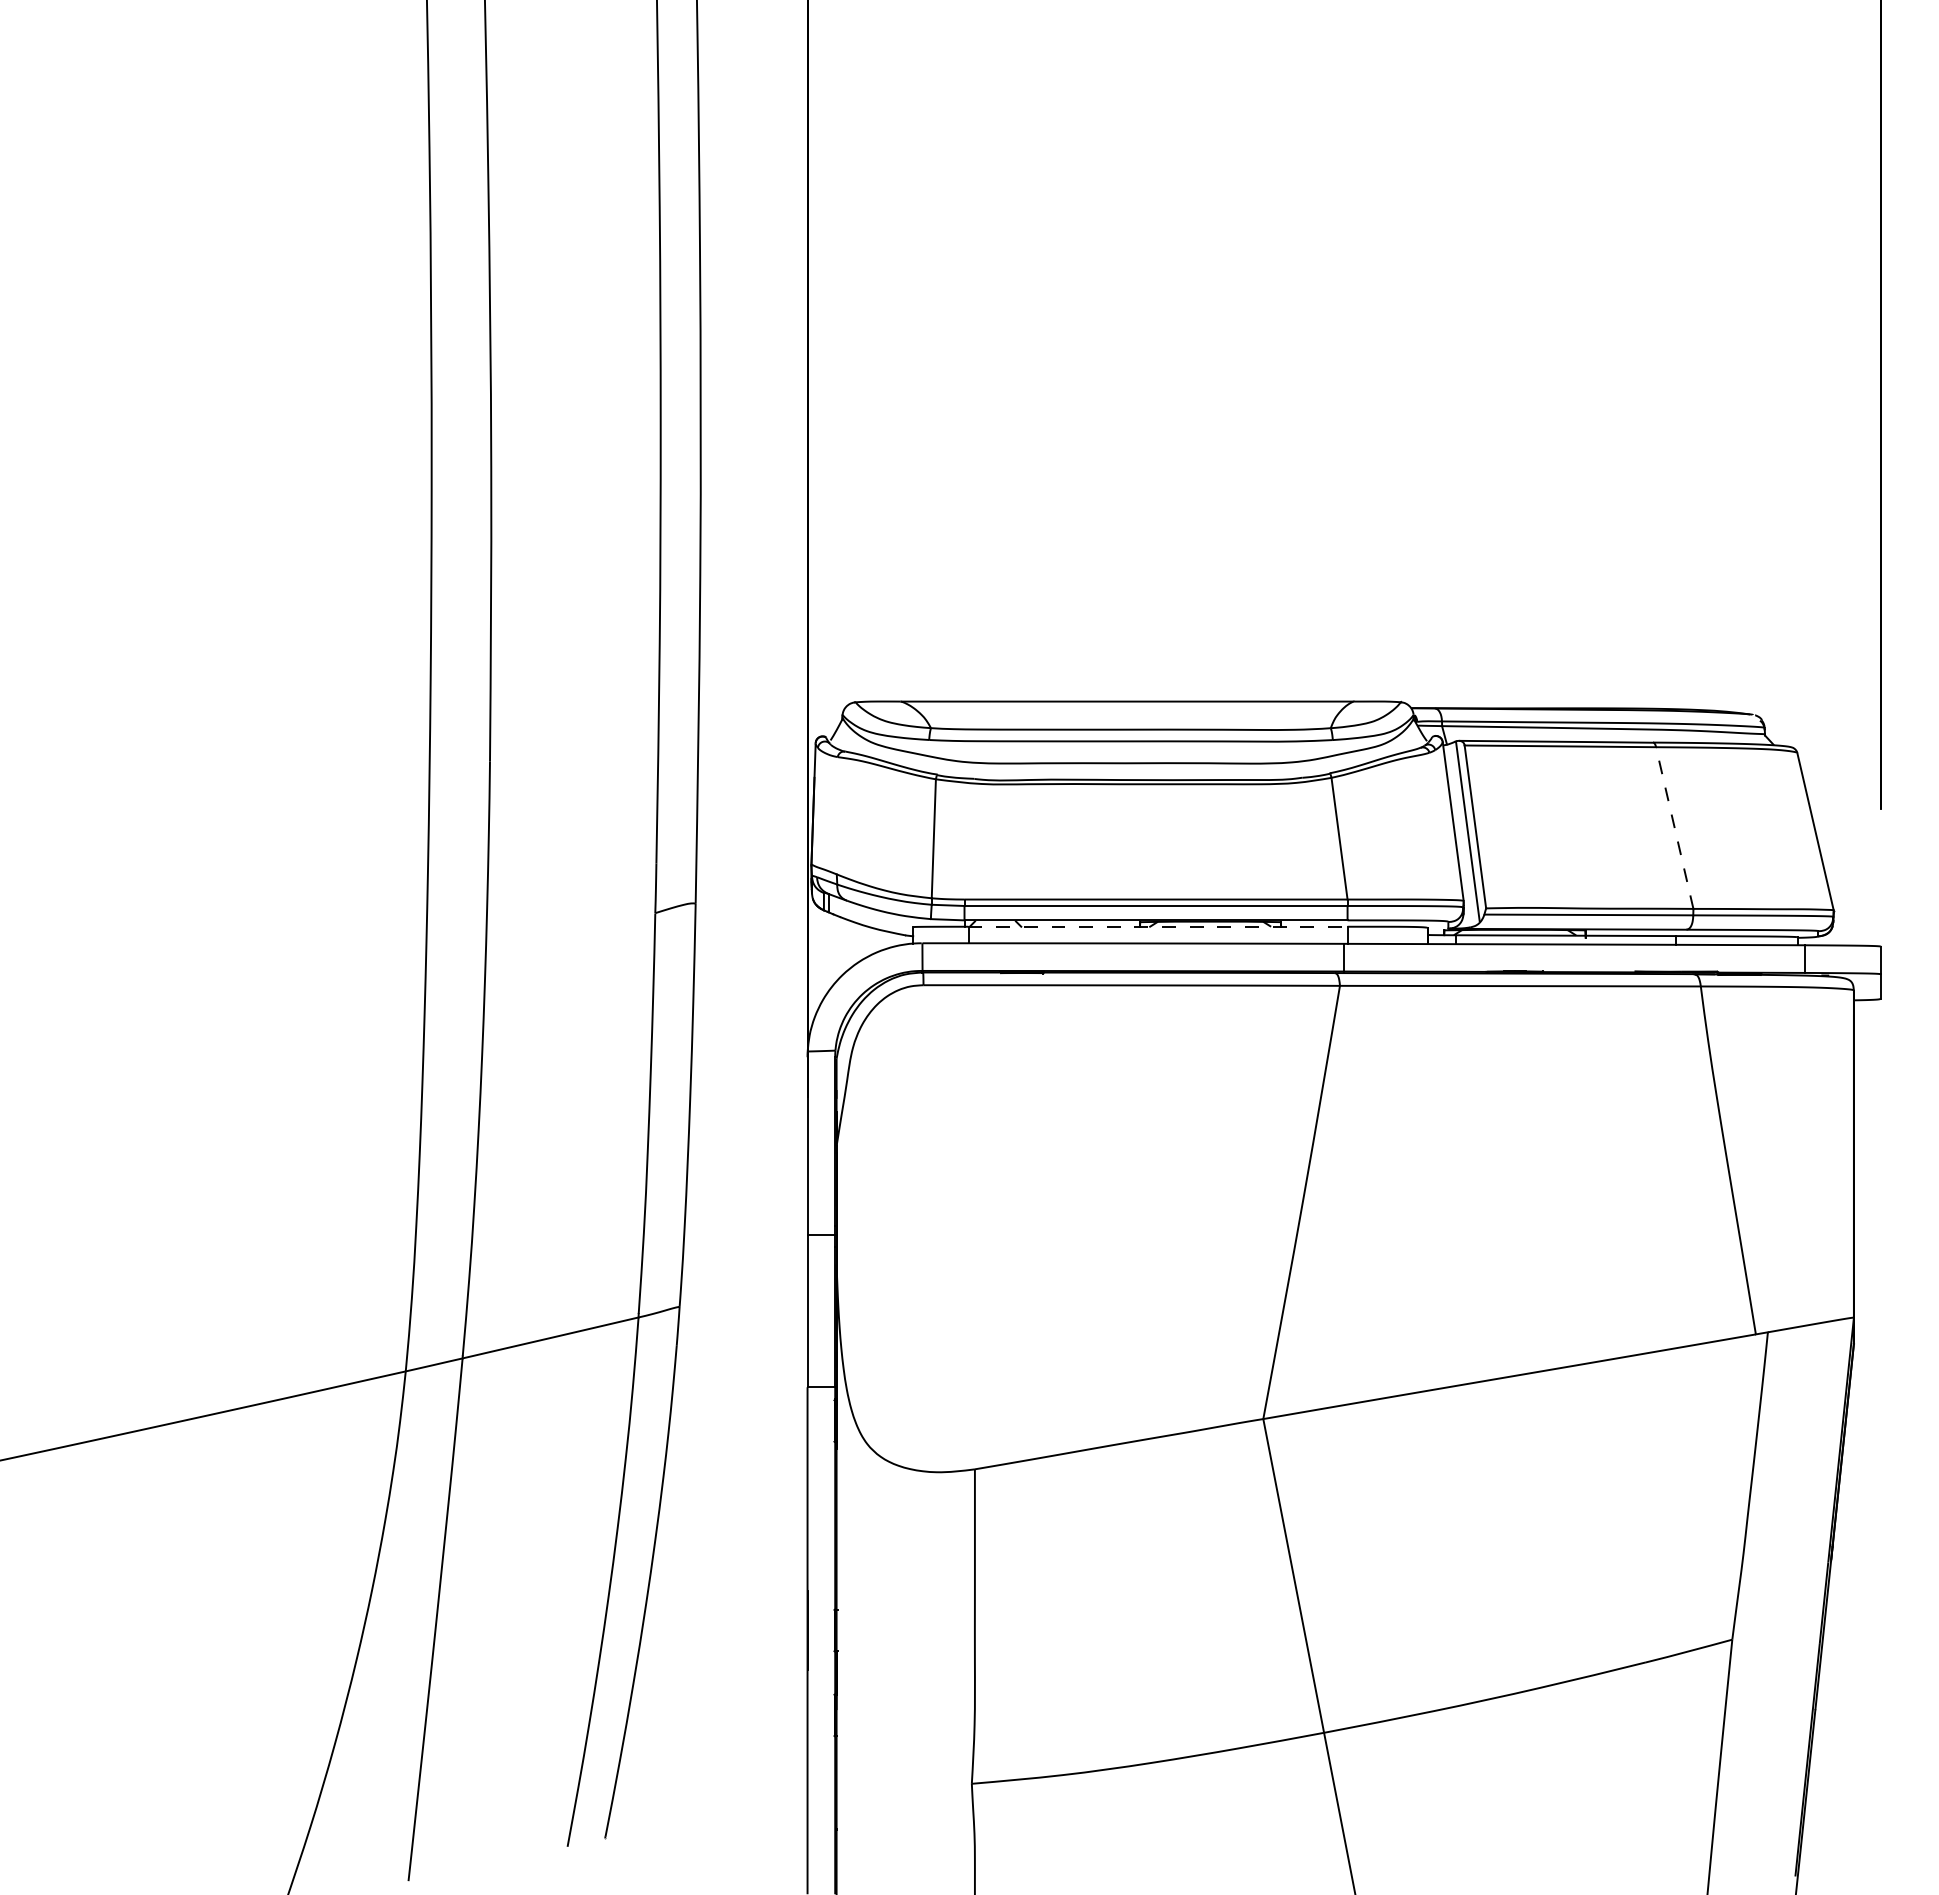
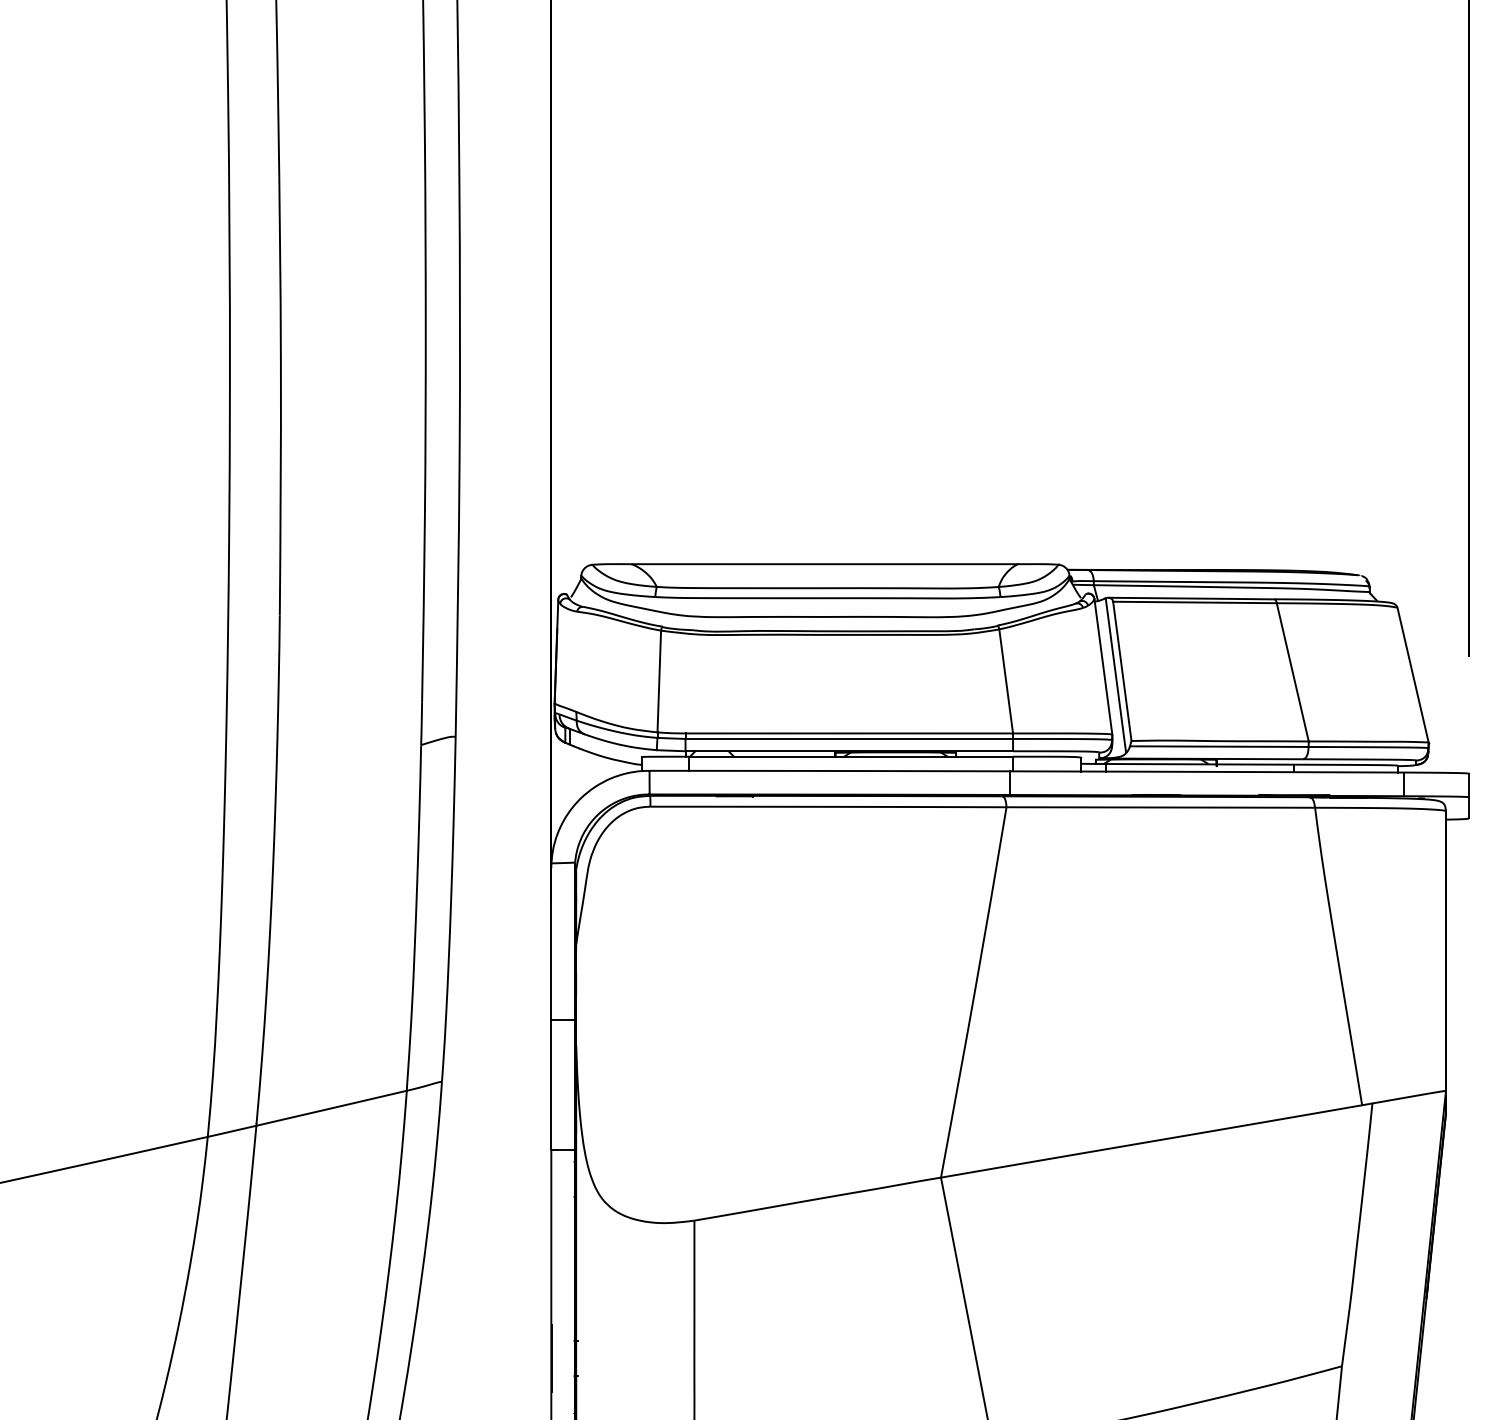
line: (1674, 828) -> (1292, 672), dashed -> solid
line: (1158, 926) -> (851, 756), dashed -> solid

